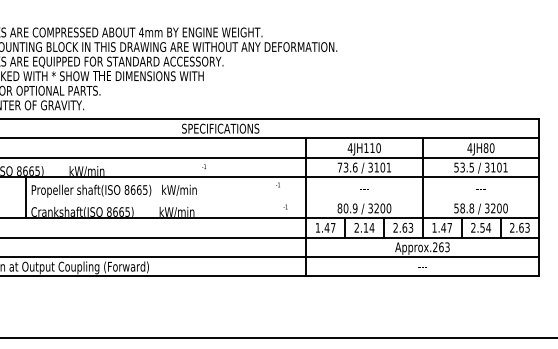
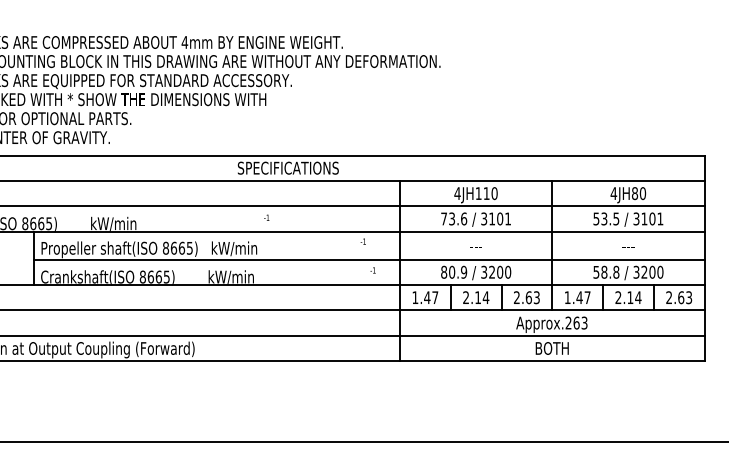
line: (282, 198) -> (369, 259), added
text: (482, 227) -> (630, 297), 2.54 -> 2.14
text: (422, 266) -> (551, 348), --- -> BOTH

